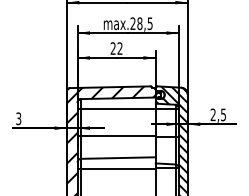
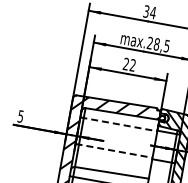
line: (117, 109) -> (119, 124), solid -> dashed
text: (18, 118) -> (20, 116), 3 -> 5
line: (117, 136) -> (114, 151), solid -> dashed

